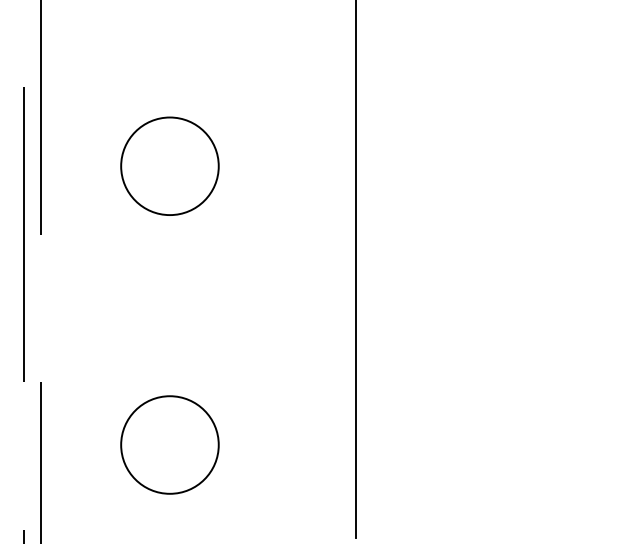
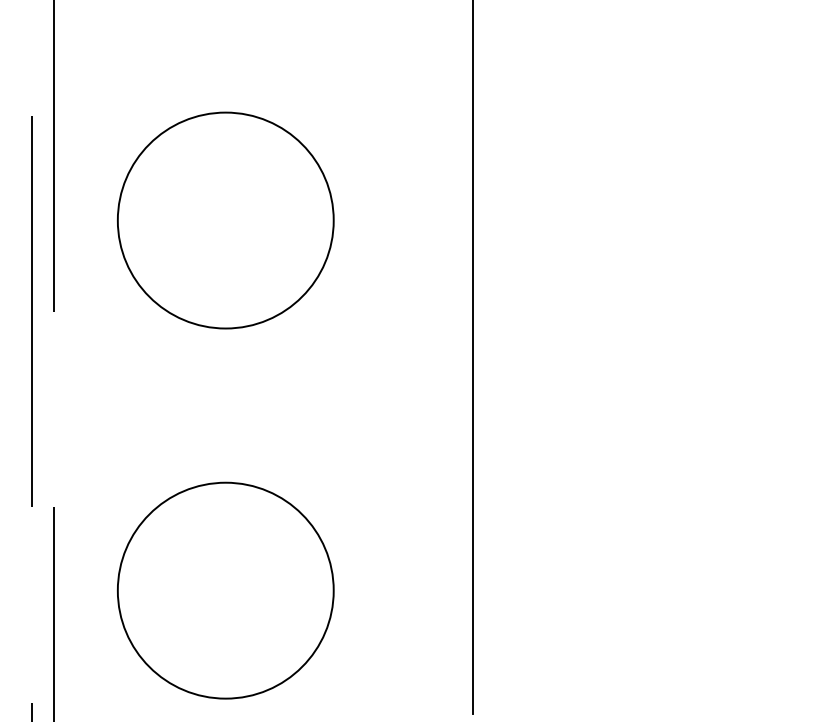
circle: (169, 166) -> (225, 220), size x1.67
circle: (169, 444) -> (225, 589), size x1.67

